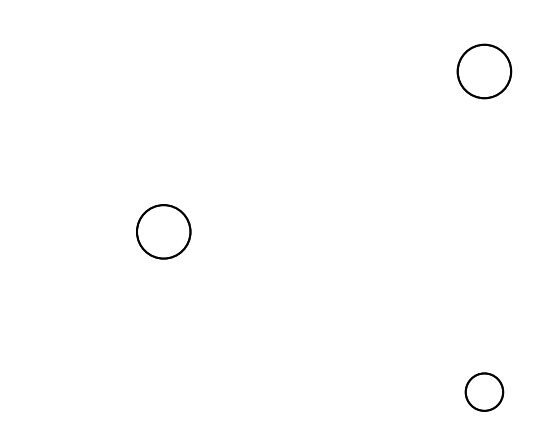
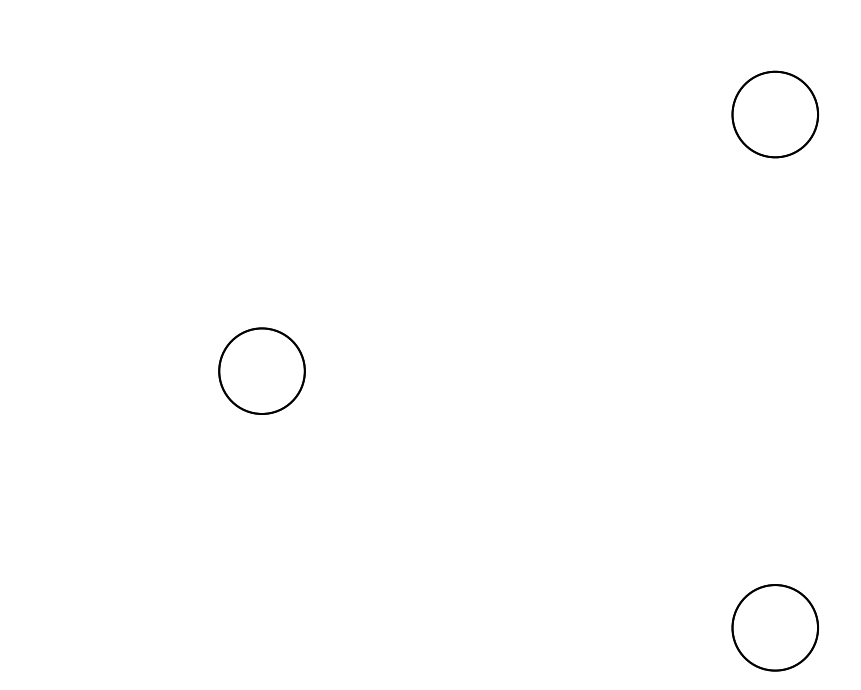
part: (484, 391) -> (775, 626), size x1.43

